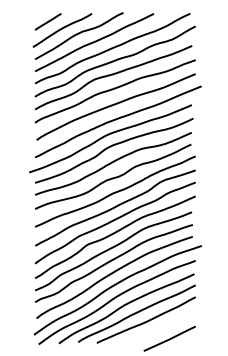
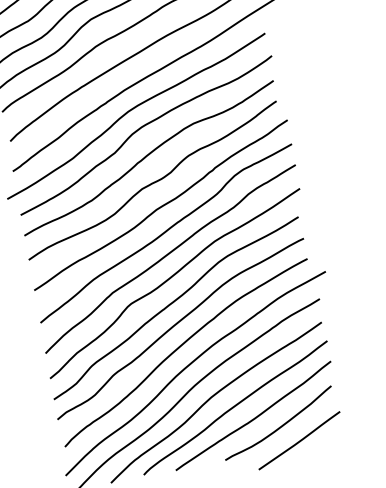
curve: (159, 328) -> (278, 426), added

